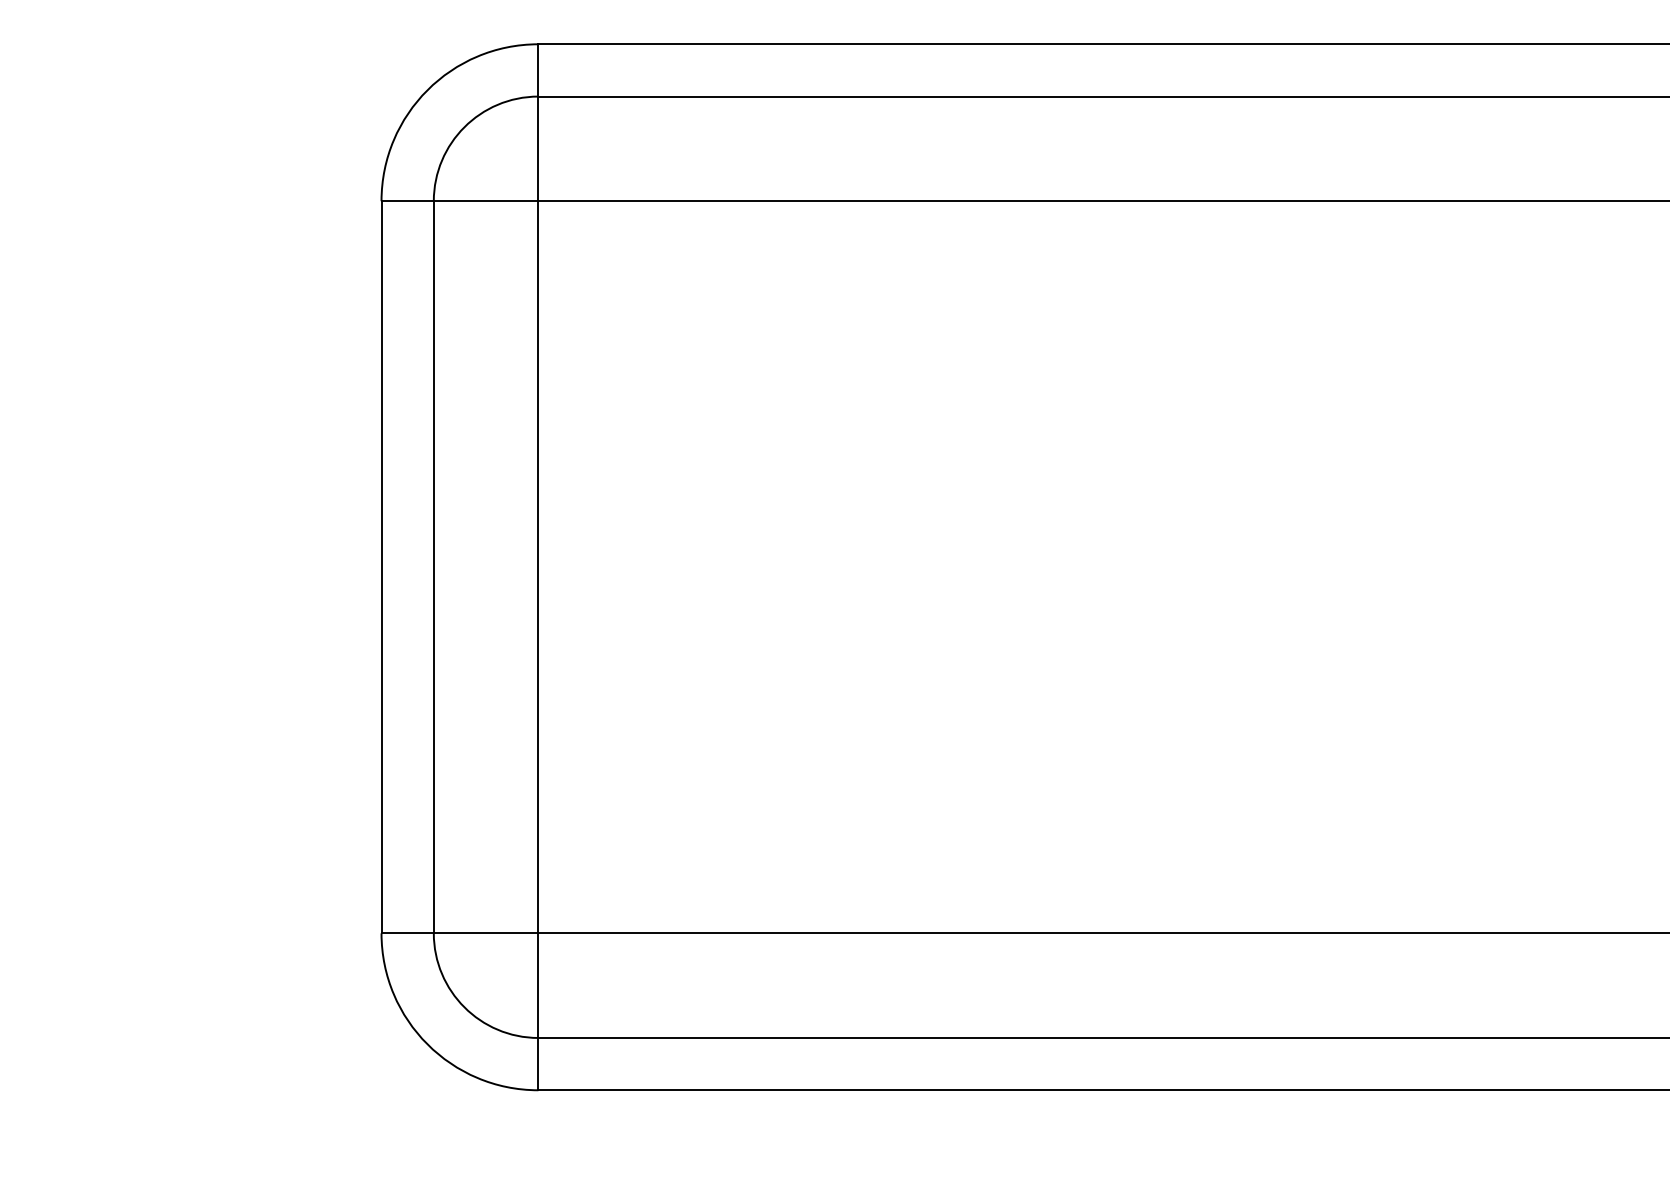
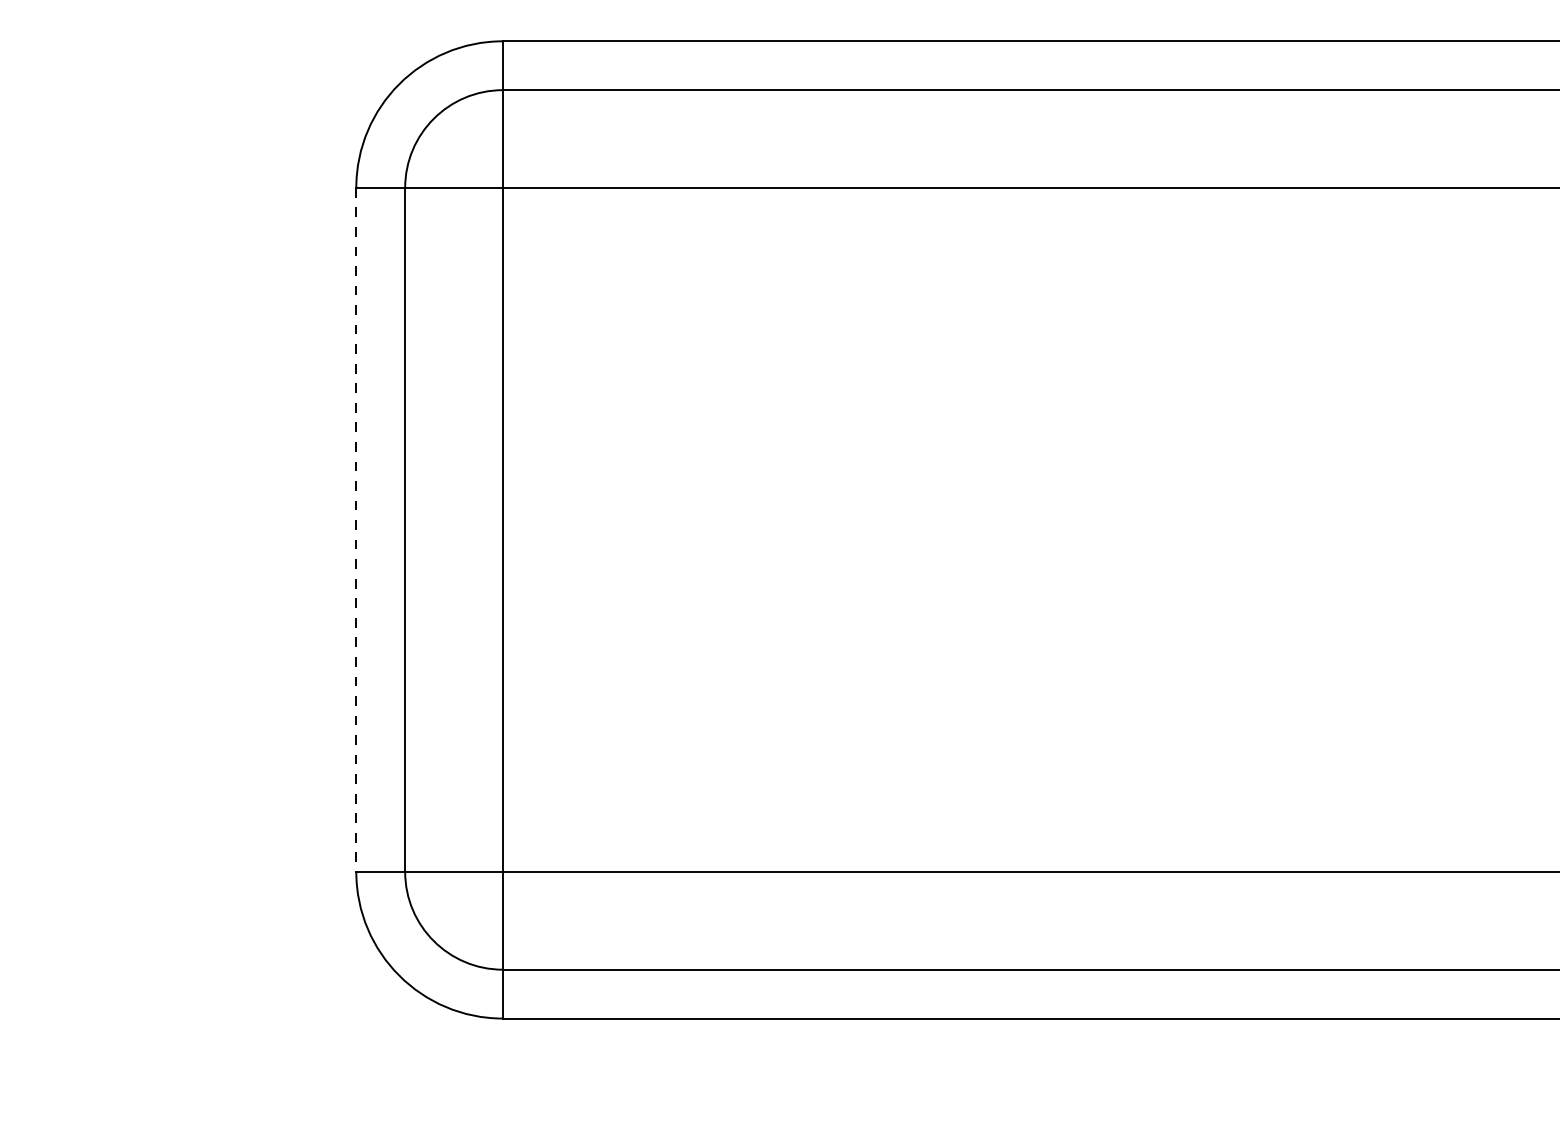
line: (381, 567) -> (356, 530), solid -> dashed

